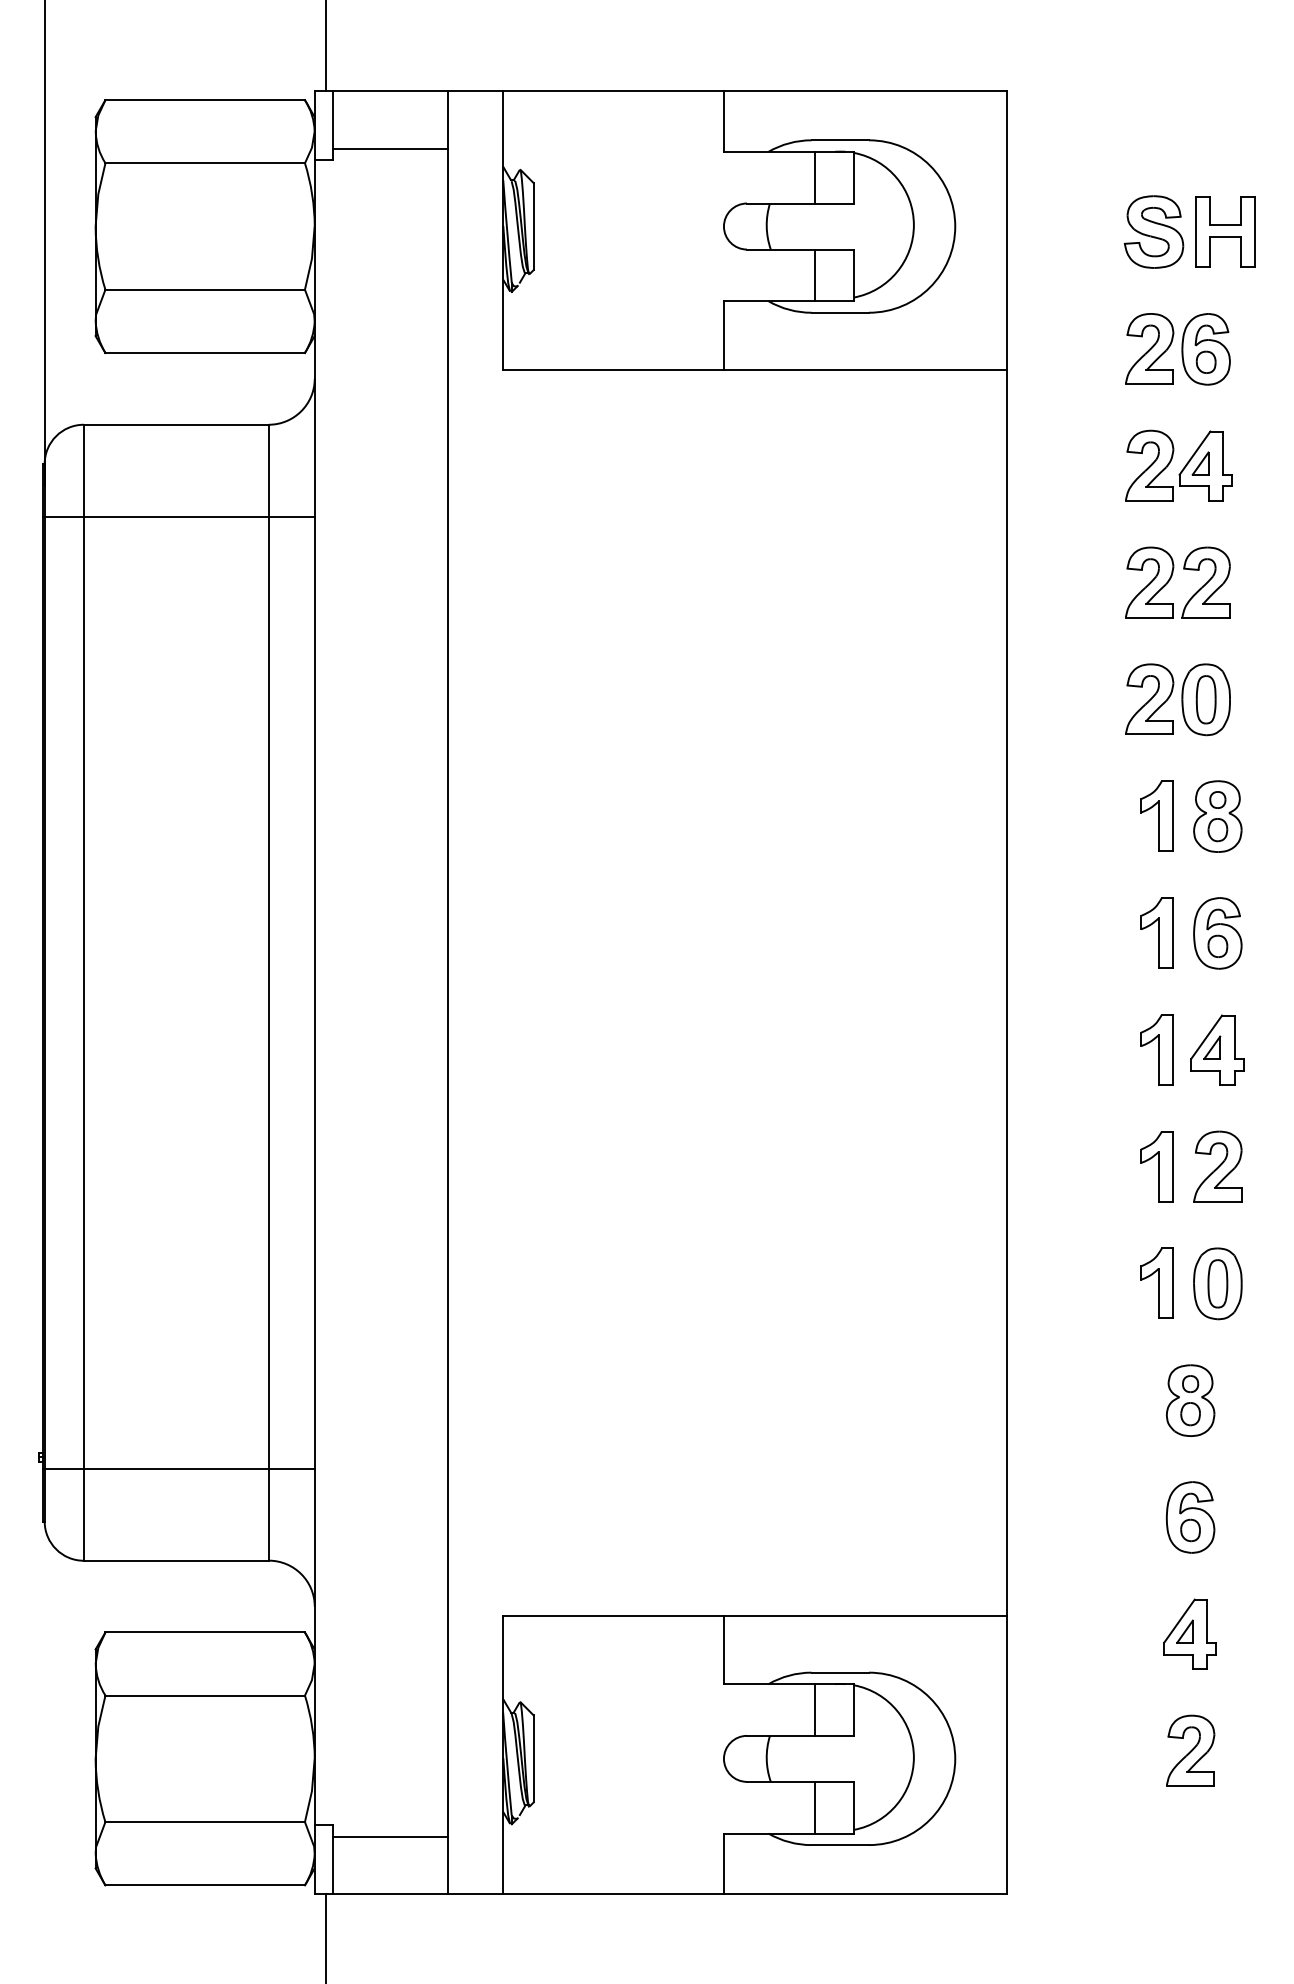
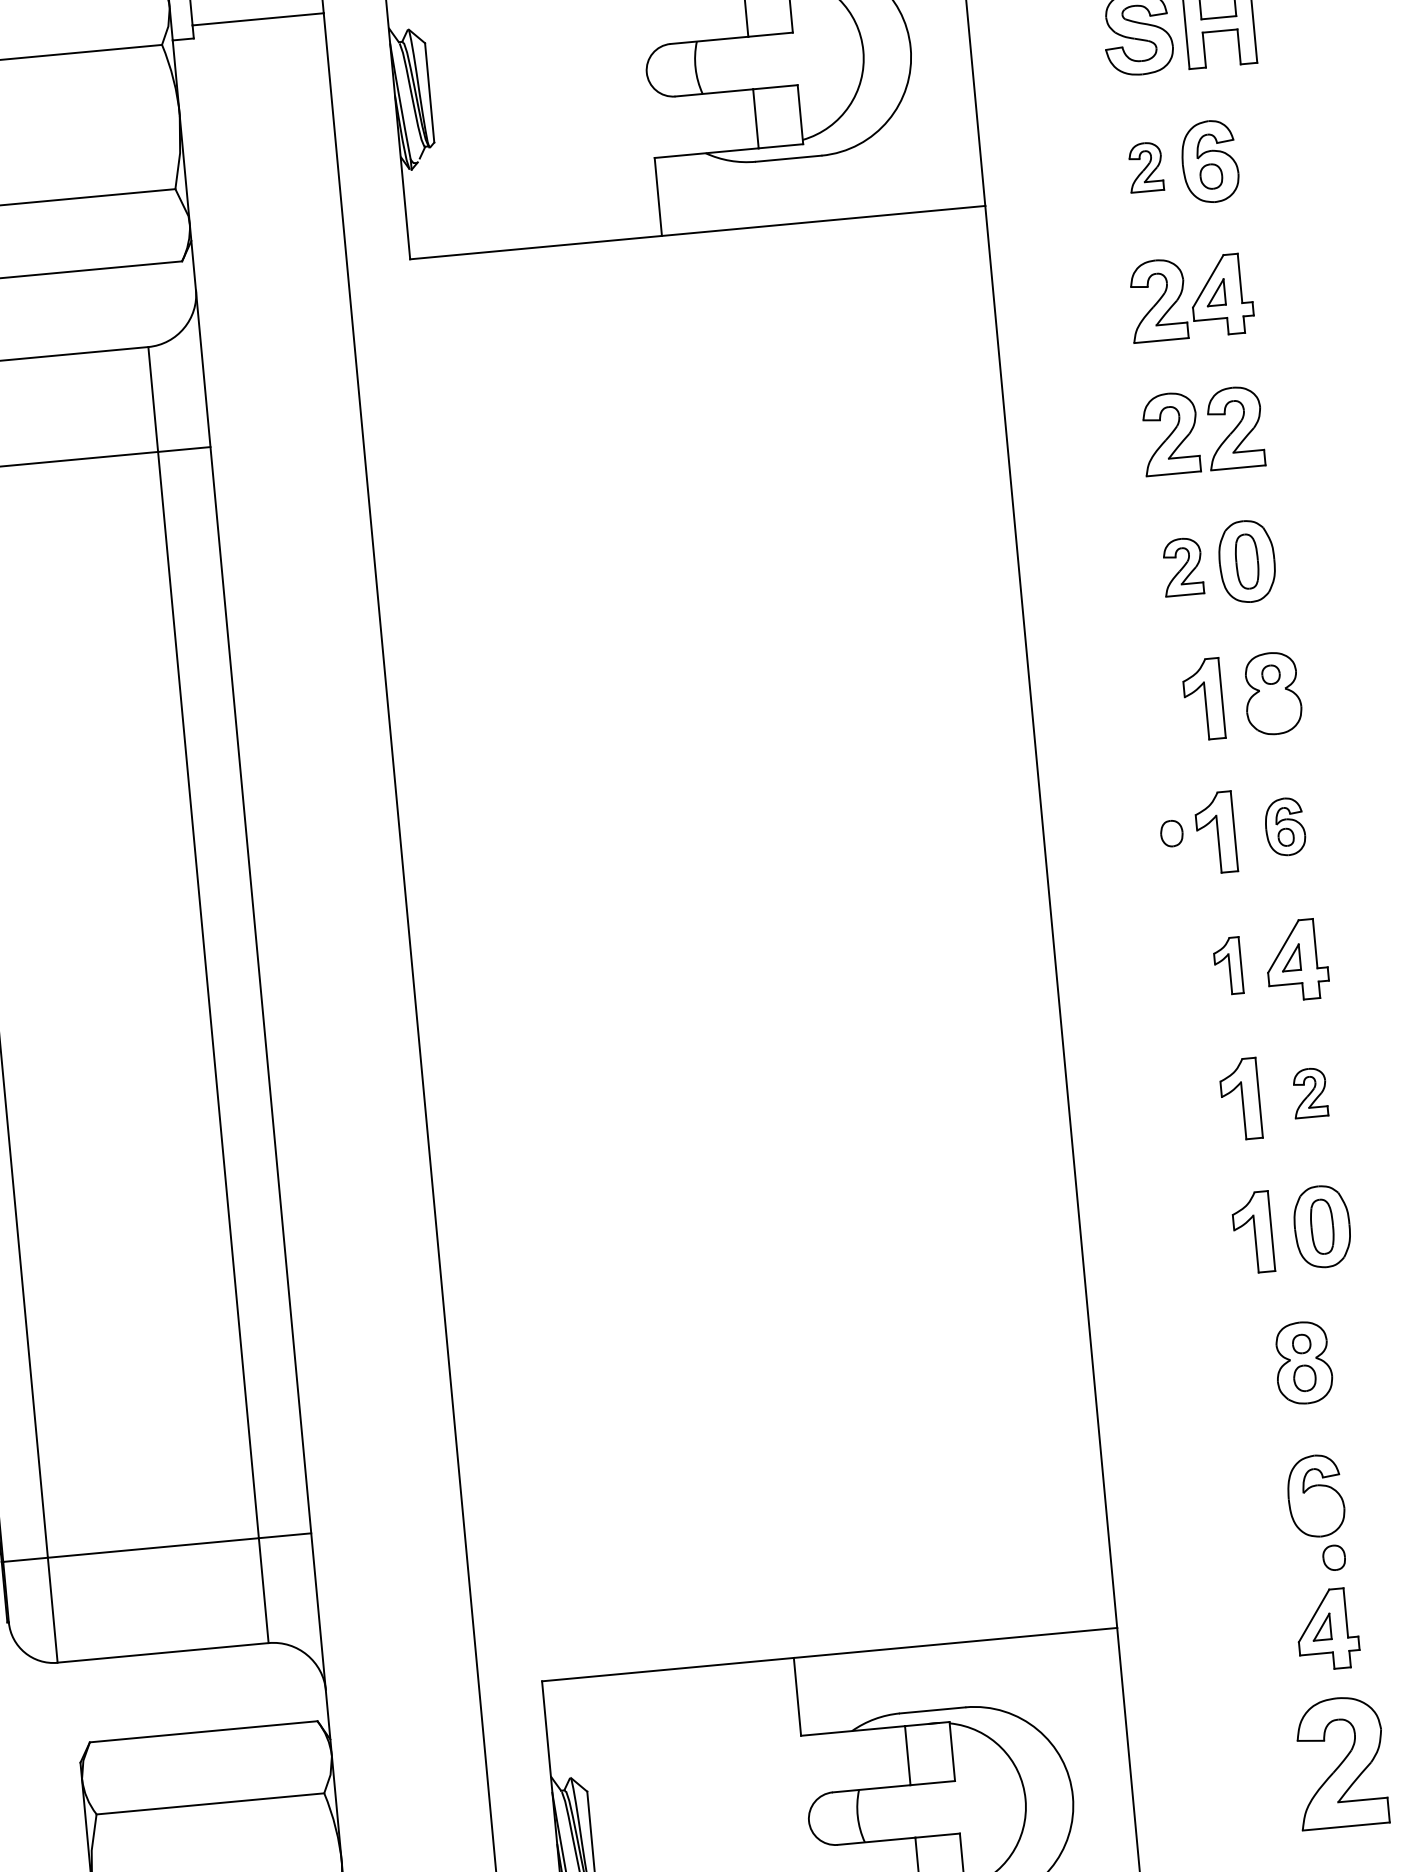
part: (1149, 348) -> (1145, 166), size x0.6
part: (1149, 698) -> (1182, 566), size x0.7
part: (1217, 830) -> (1171, 834), moved
part: (1217, 933) -> (1284, 827), size x0.7
part: (1156, 1049) -> (1227, 965), size x0.7
part: (1217, 1166) -> (1309, 1092), size x0.6
part: (1190, 1530) -> (1334, 1557), moved
part: (1190, 1750) -> (1340, 1762), size x1.6

